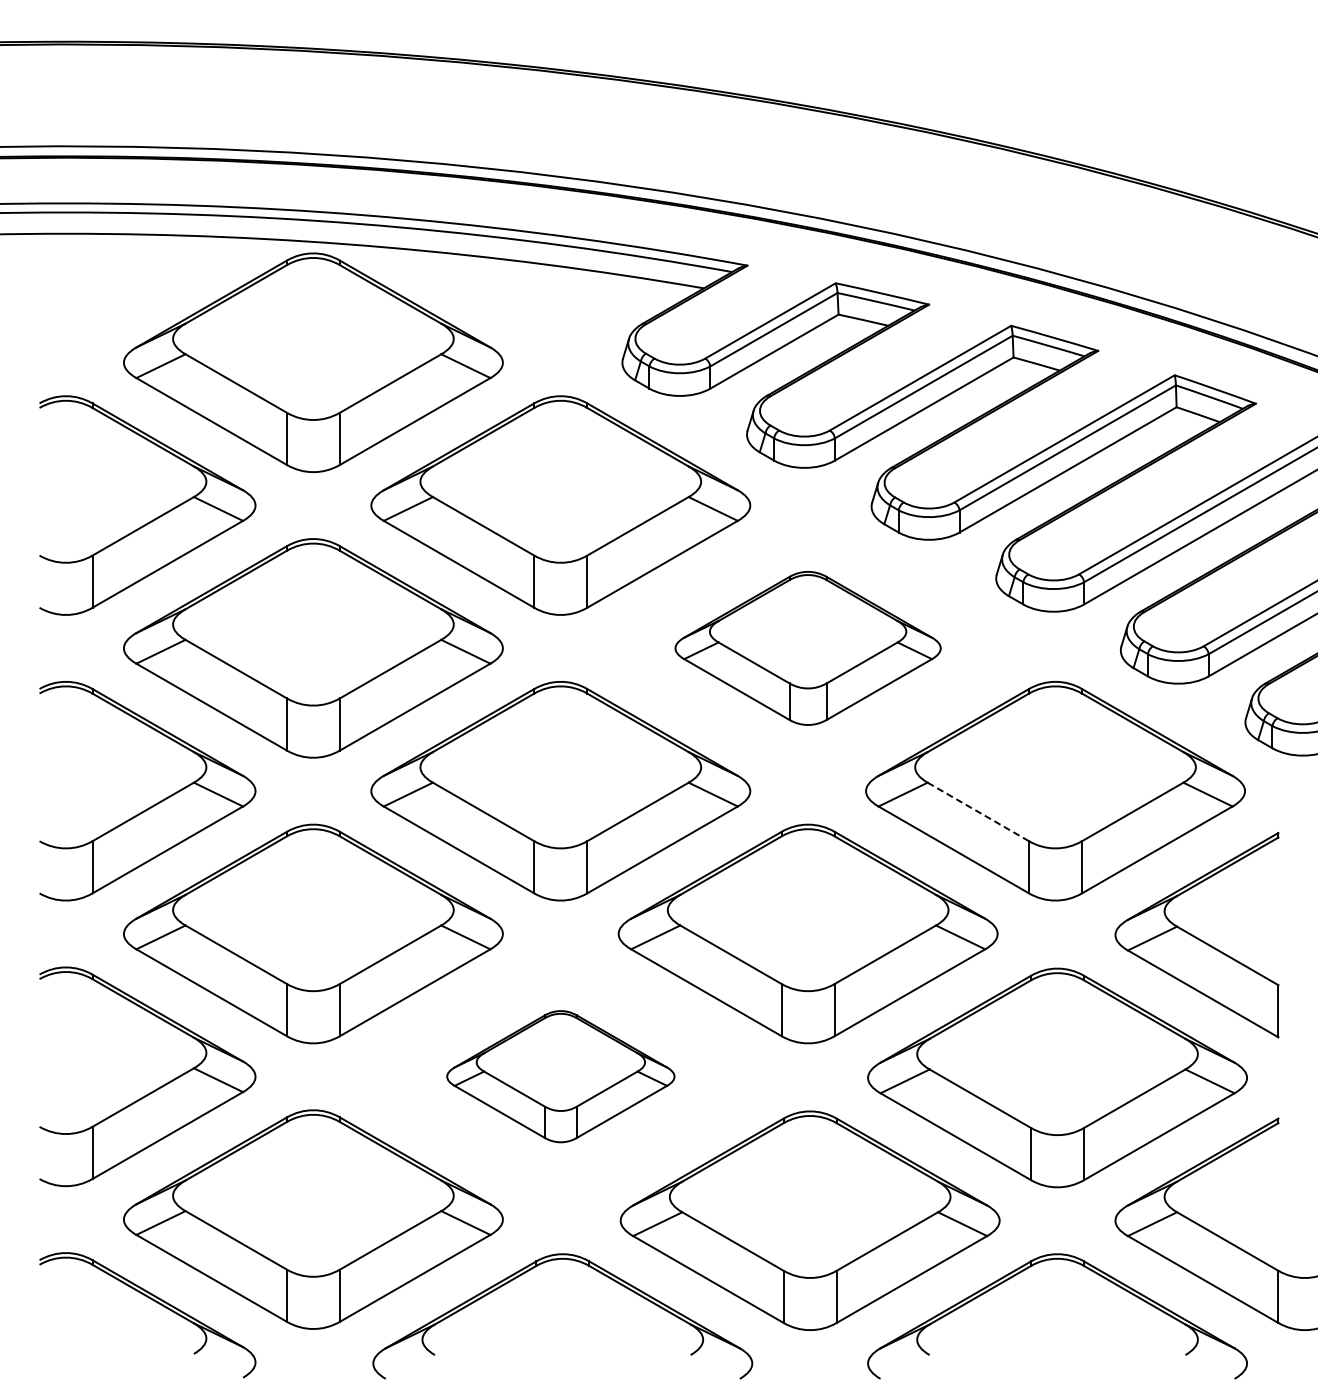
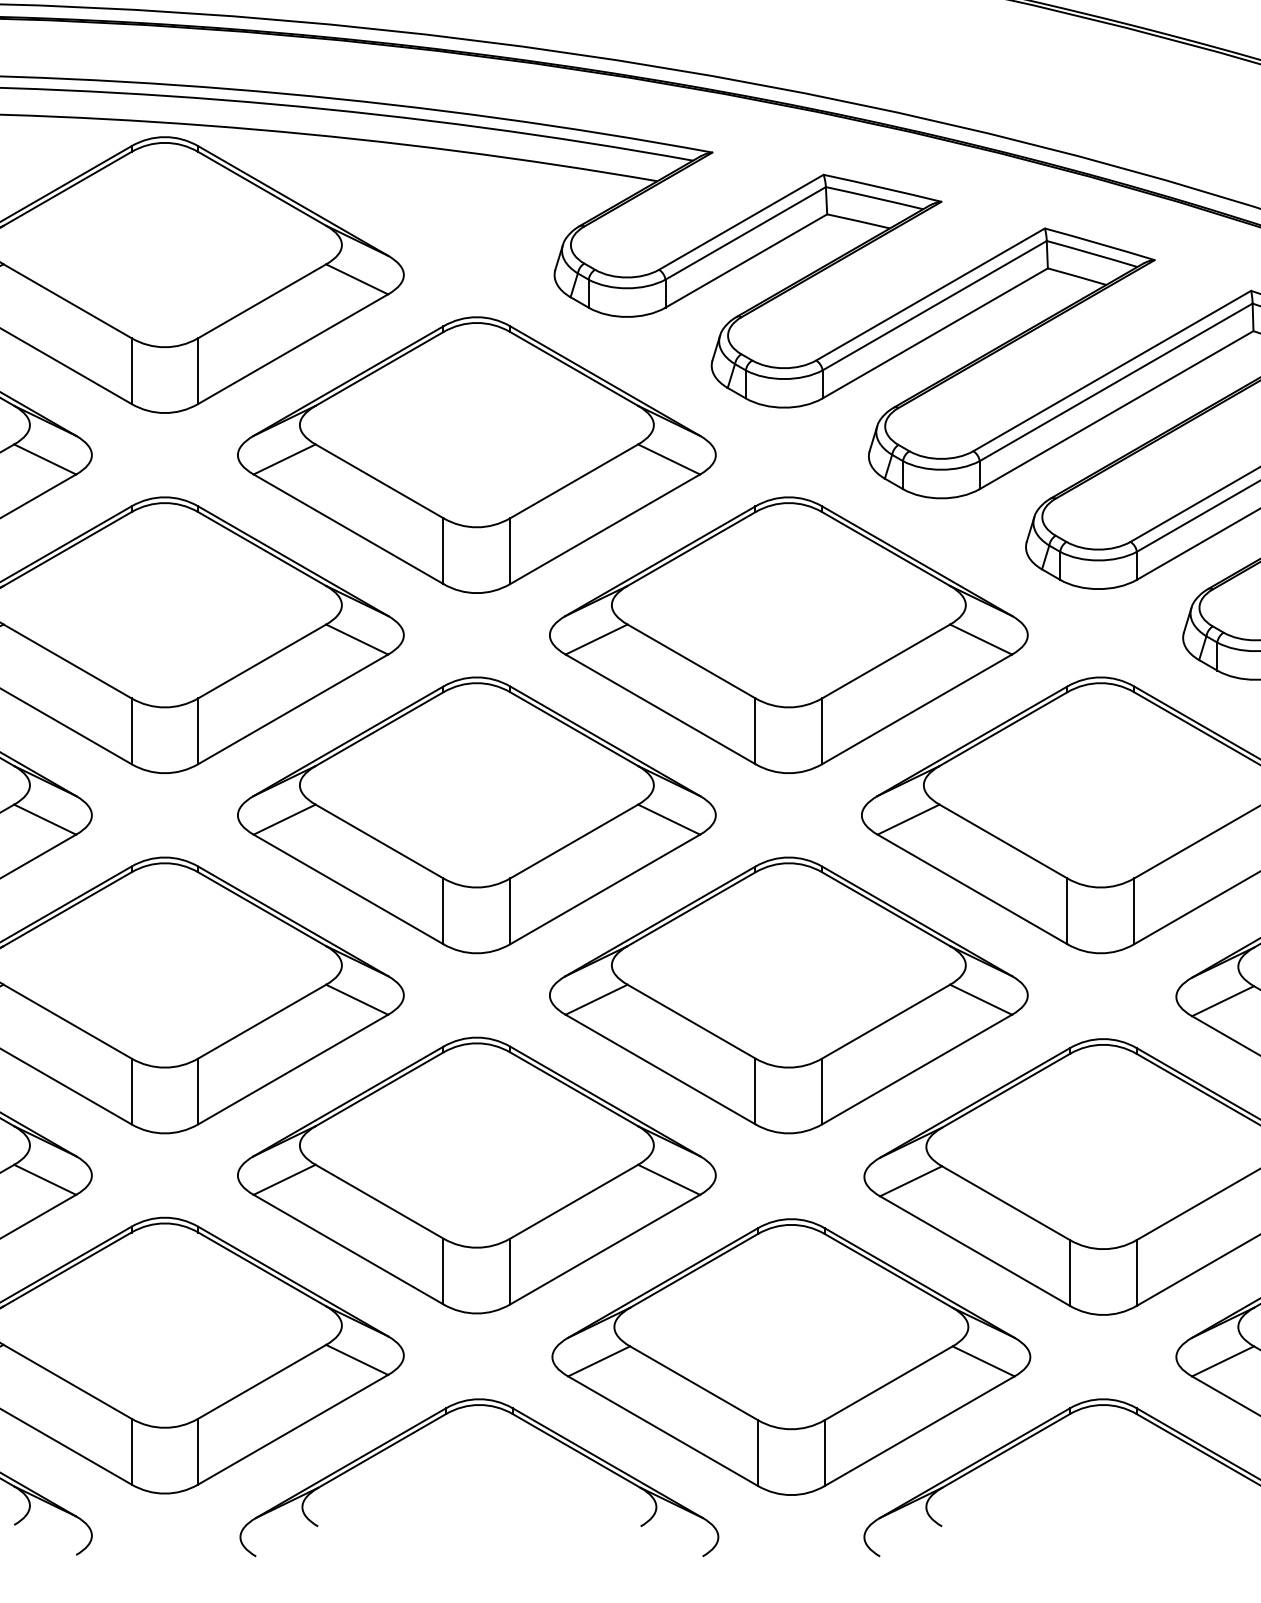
part: (807, 648) -> (787, 635), size x1.43
line: (978, 811) -> (1003, 840), dashed -> solid
part: (560, 1076) -> (476, 1175), size x1.67

